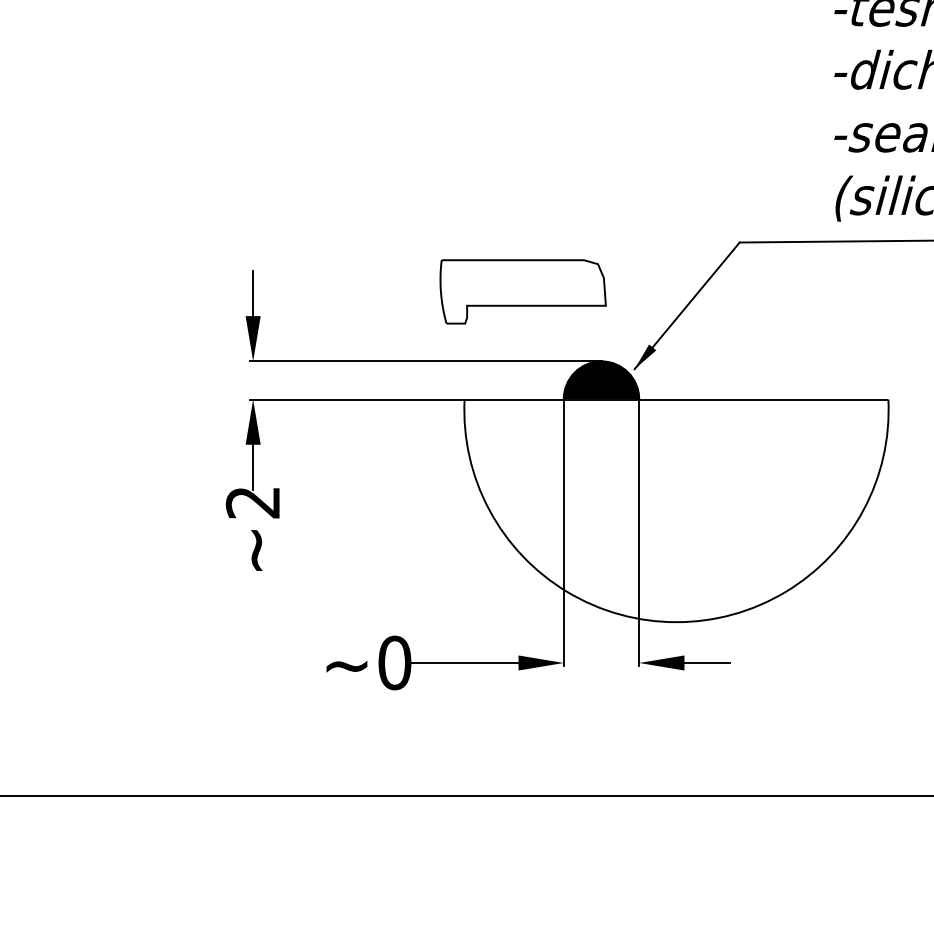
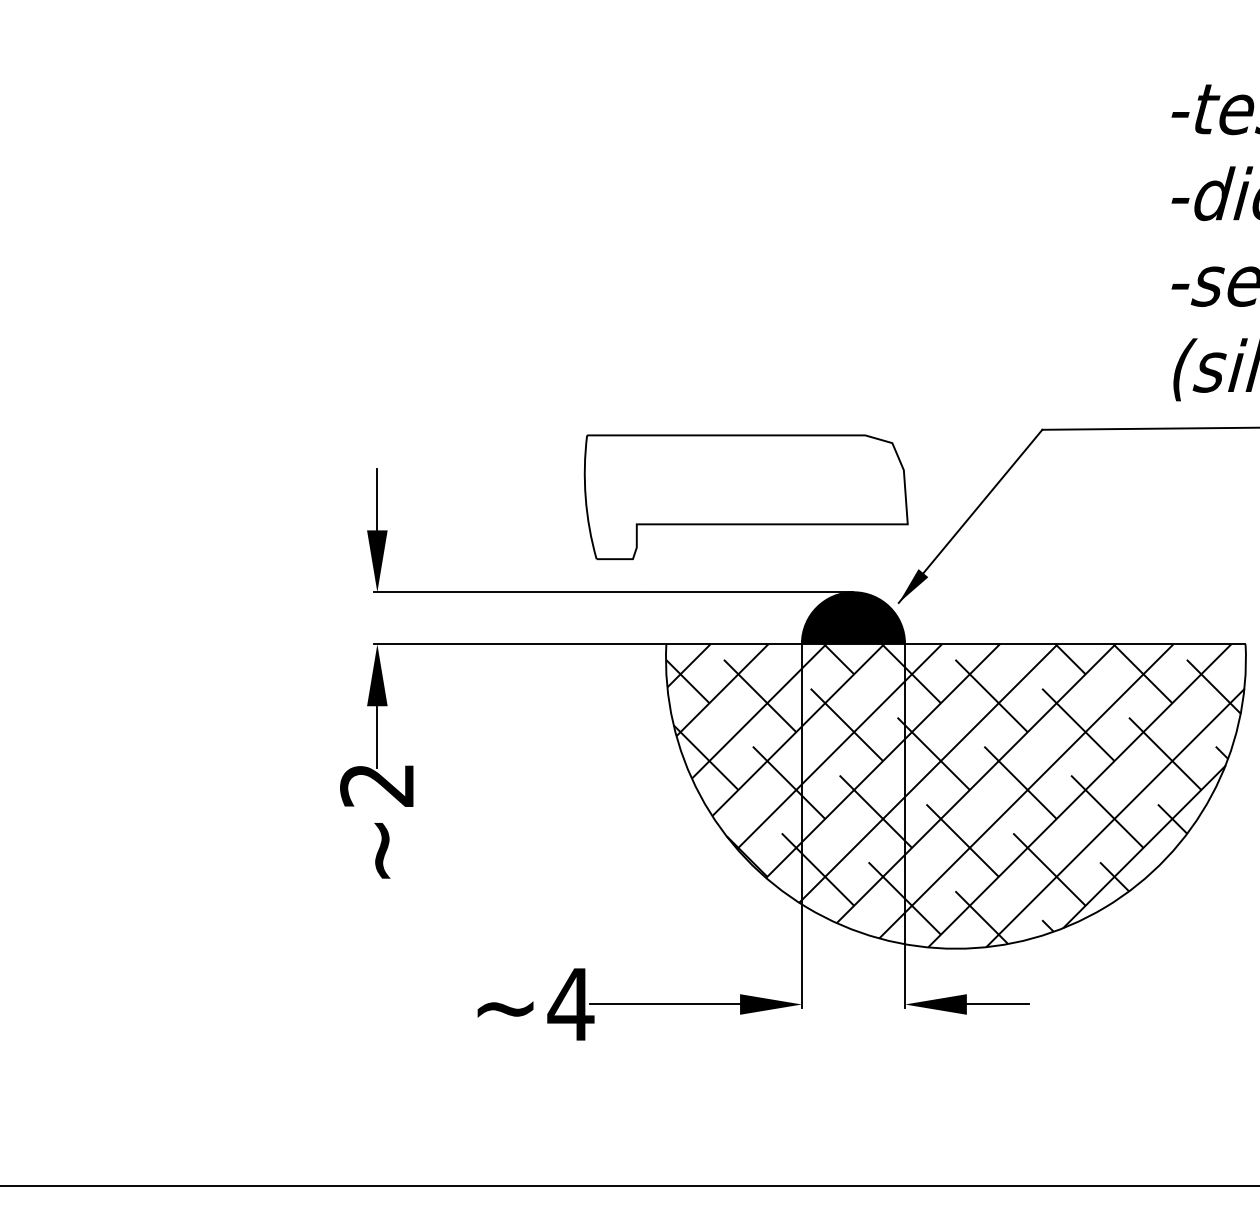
part: (523, 291) -> (746, 496), size x1.43
hatch: (675, 510) -> (954, 796), added
text: (394, 662) -> (570, 1003), ~0 -> ~4

